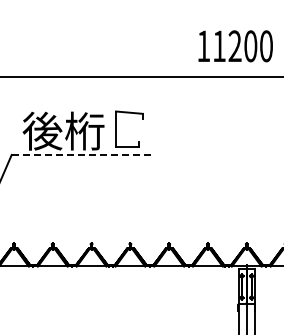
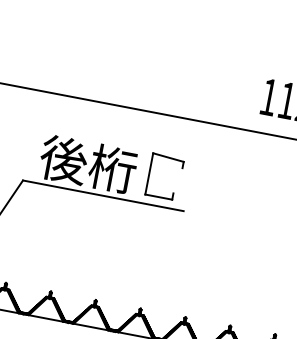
line: (81, 154) -> (103, 195), dashed -> solid

